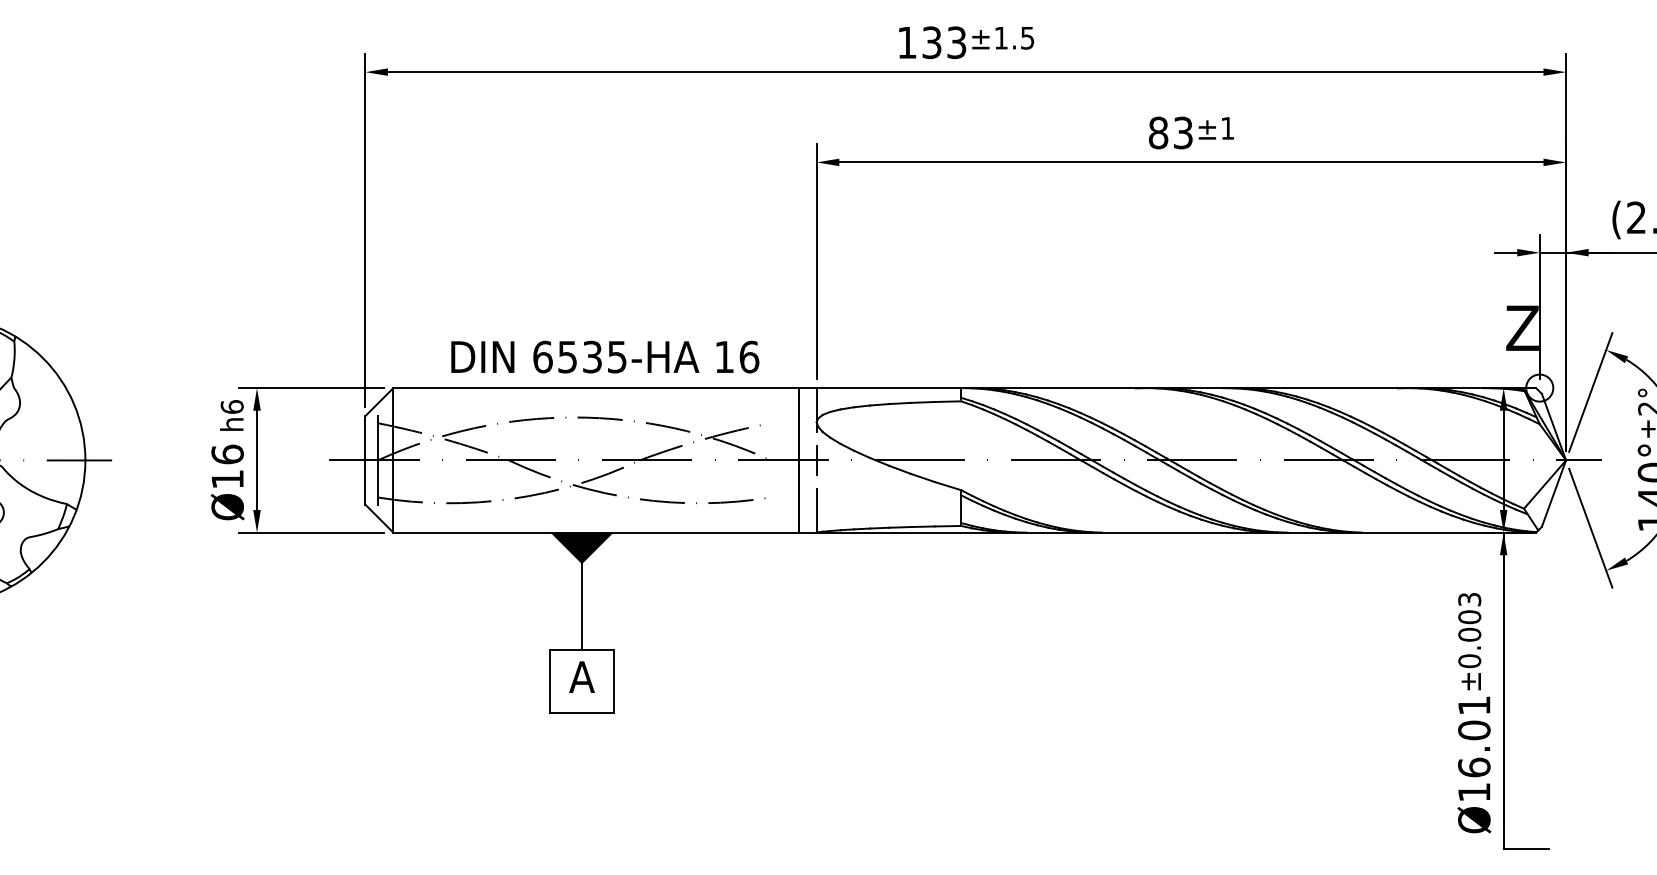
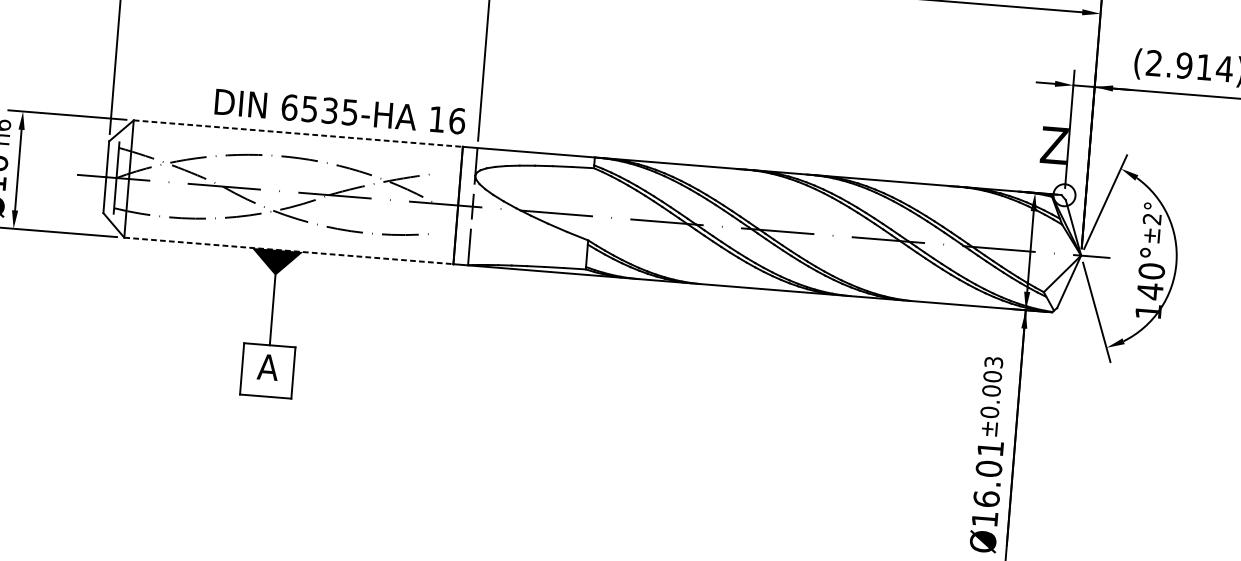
text: (605, 356) -> (340, 111), moved
line: (596, 388) -> (298, 133), solid -> dashed
line: (596, 532) -> (289, 250), solid -> dashed

